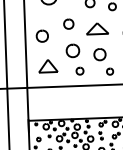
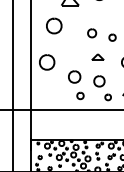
part: (68, 24) -> (71, 52), removed
part: (96, 27) -> (97, 56), size x0.6
part: (41, 36) -> (46, 62), size x1.4
part: (48, 66) -> (51, 90), removed

